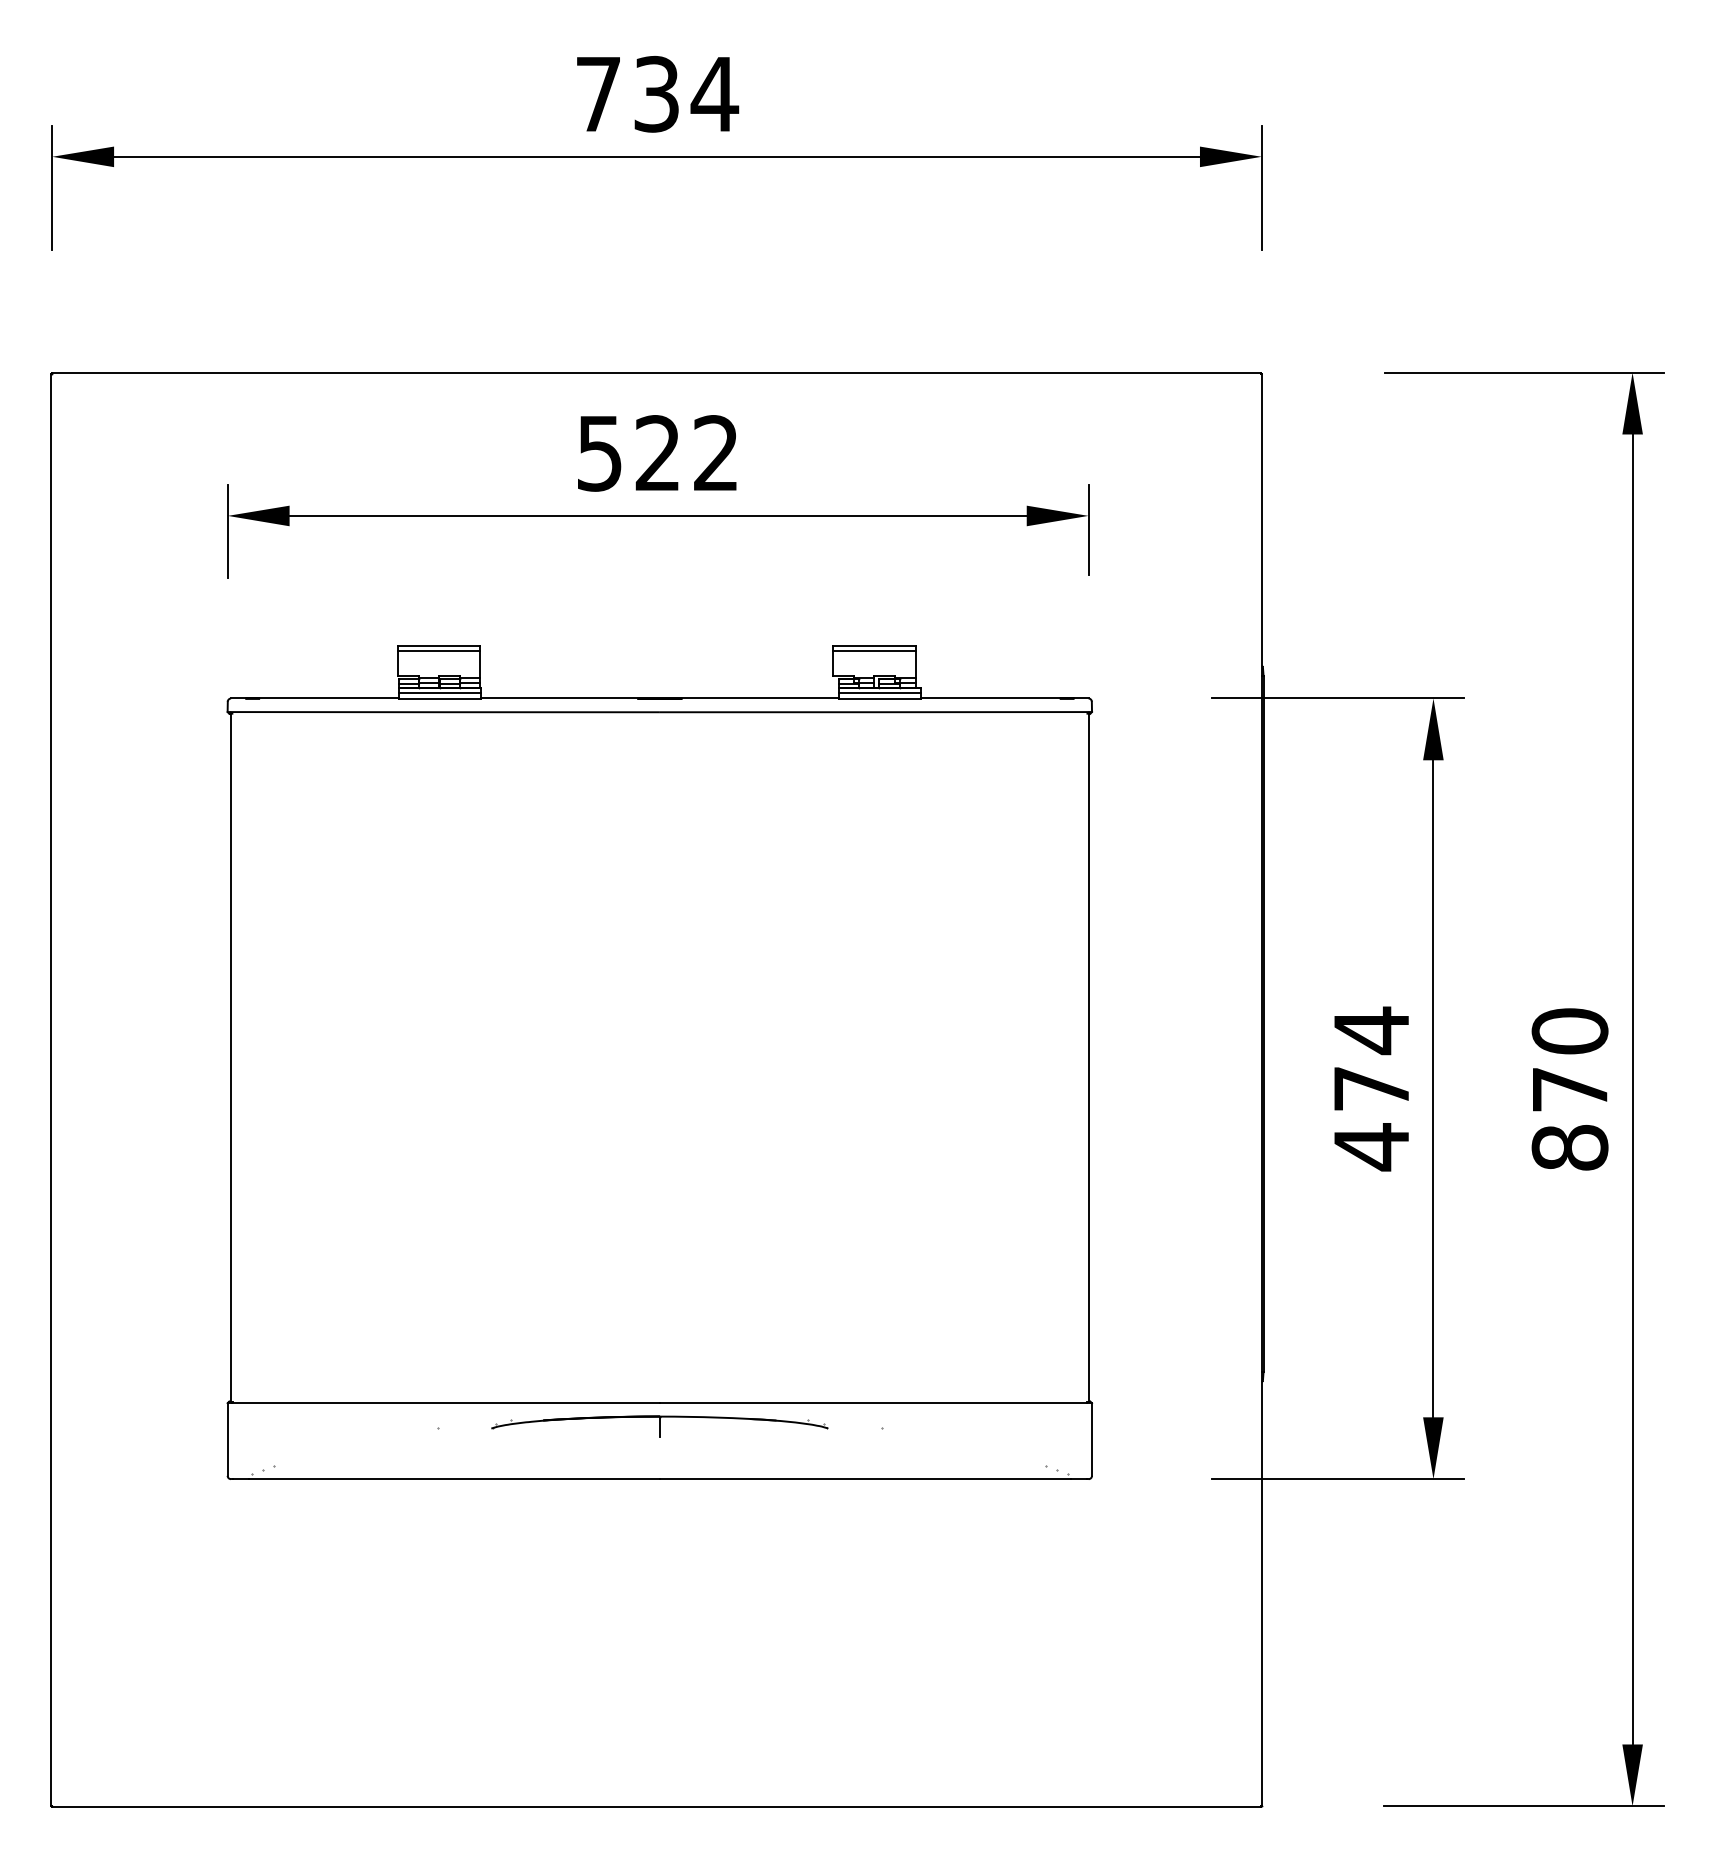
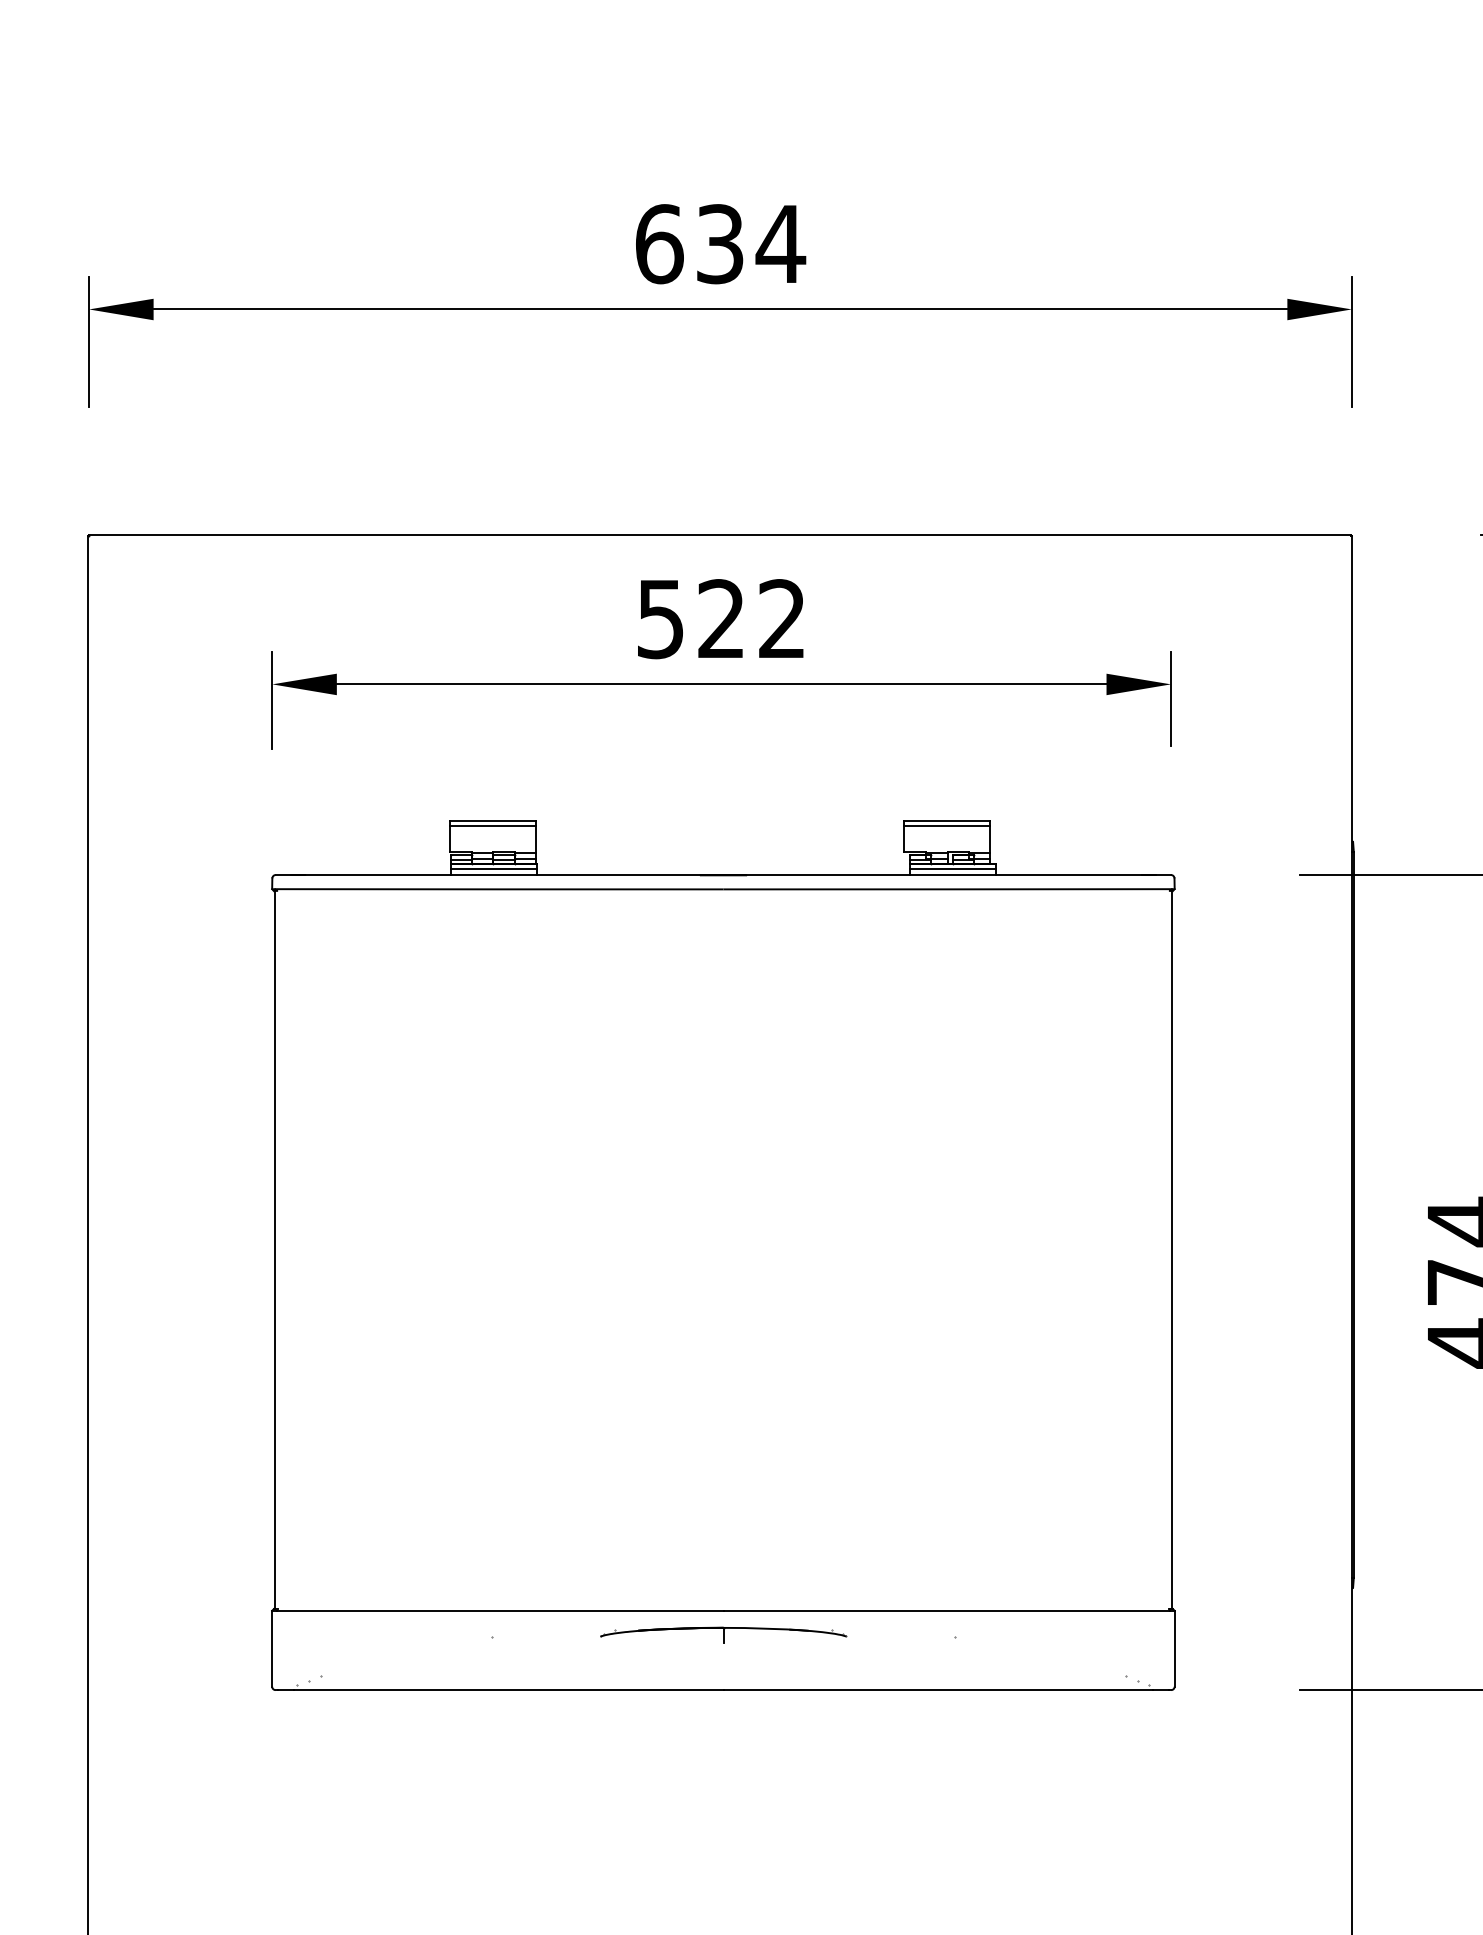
text: (599, 93) -> (660, 243), 734 -> 634
part: (659, 1426) -> (723, 1635), size x0.7

